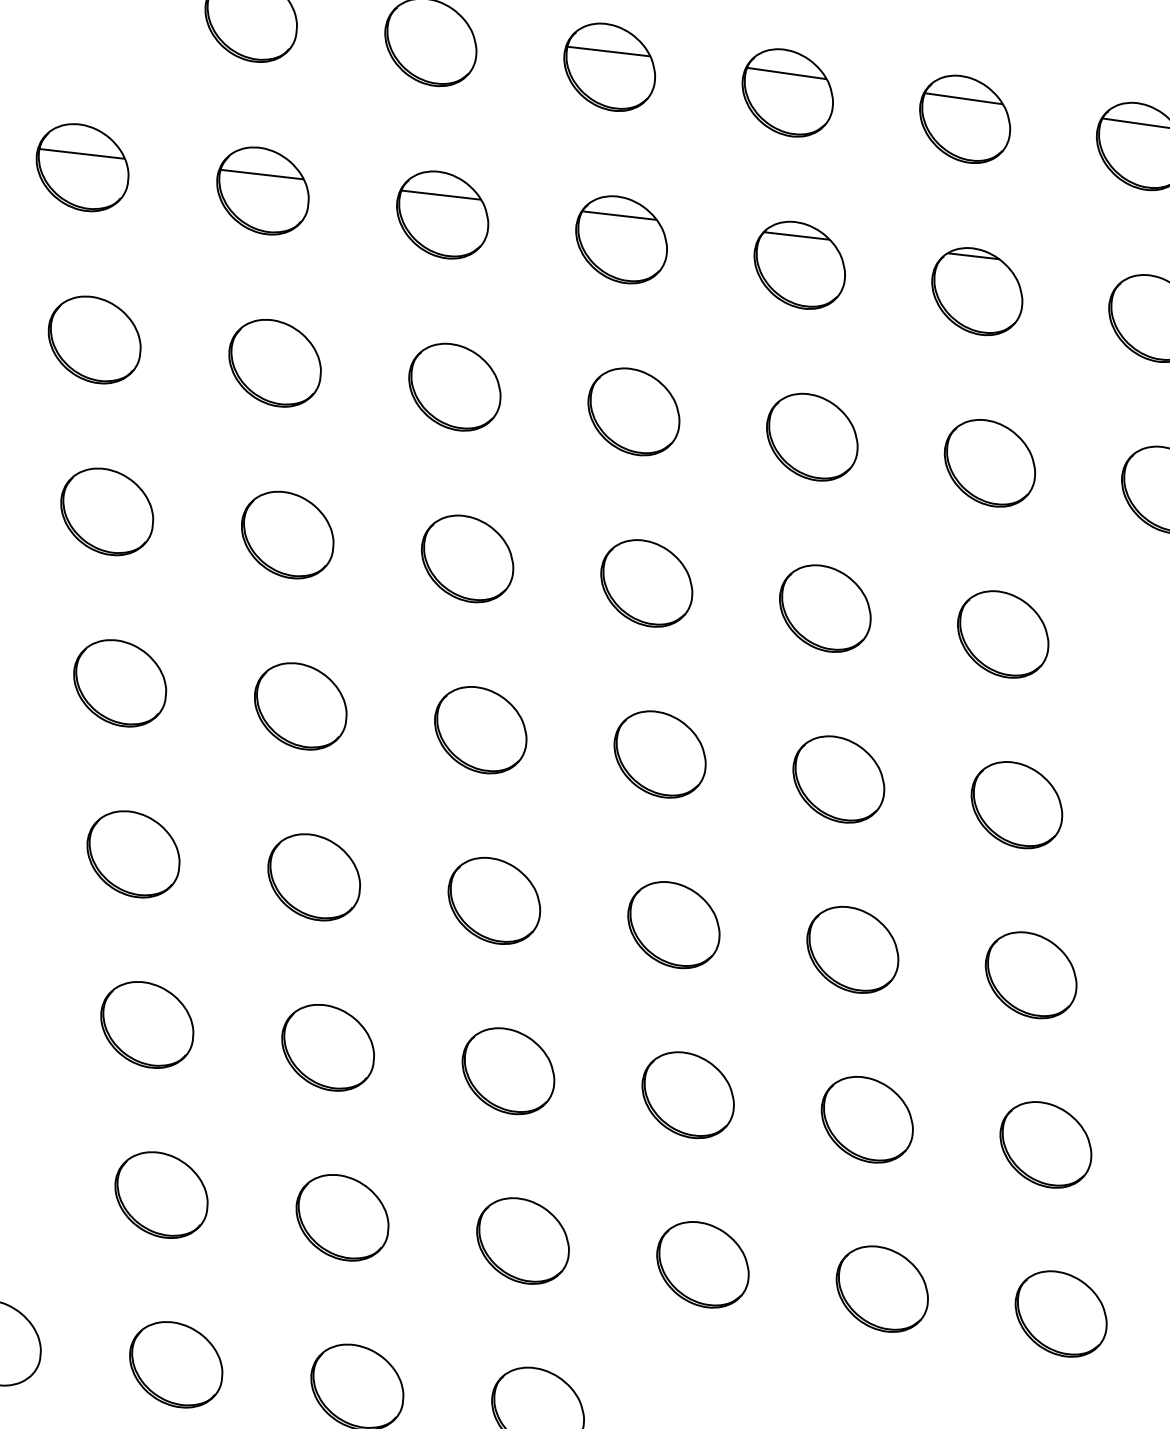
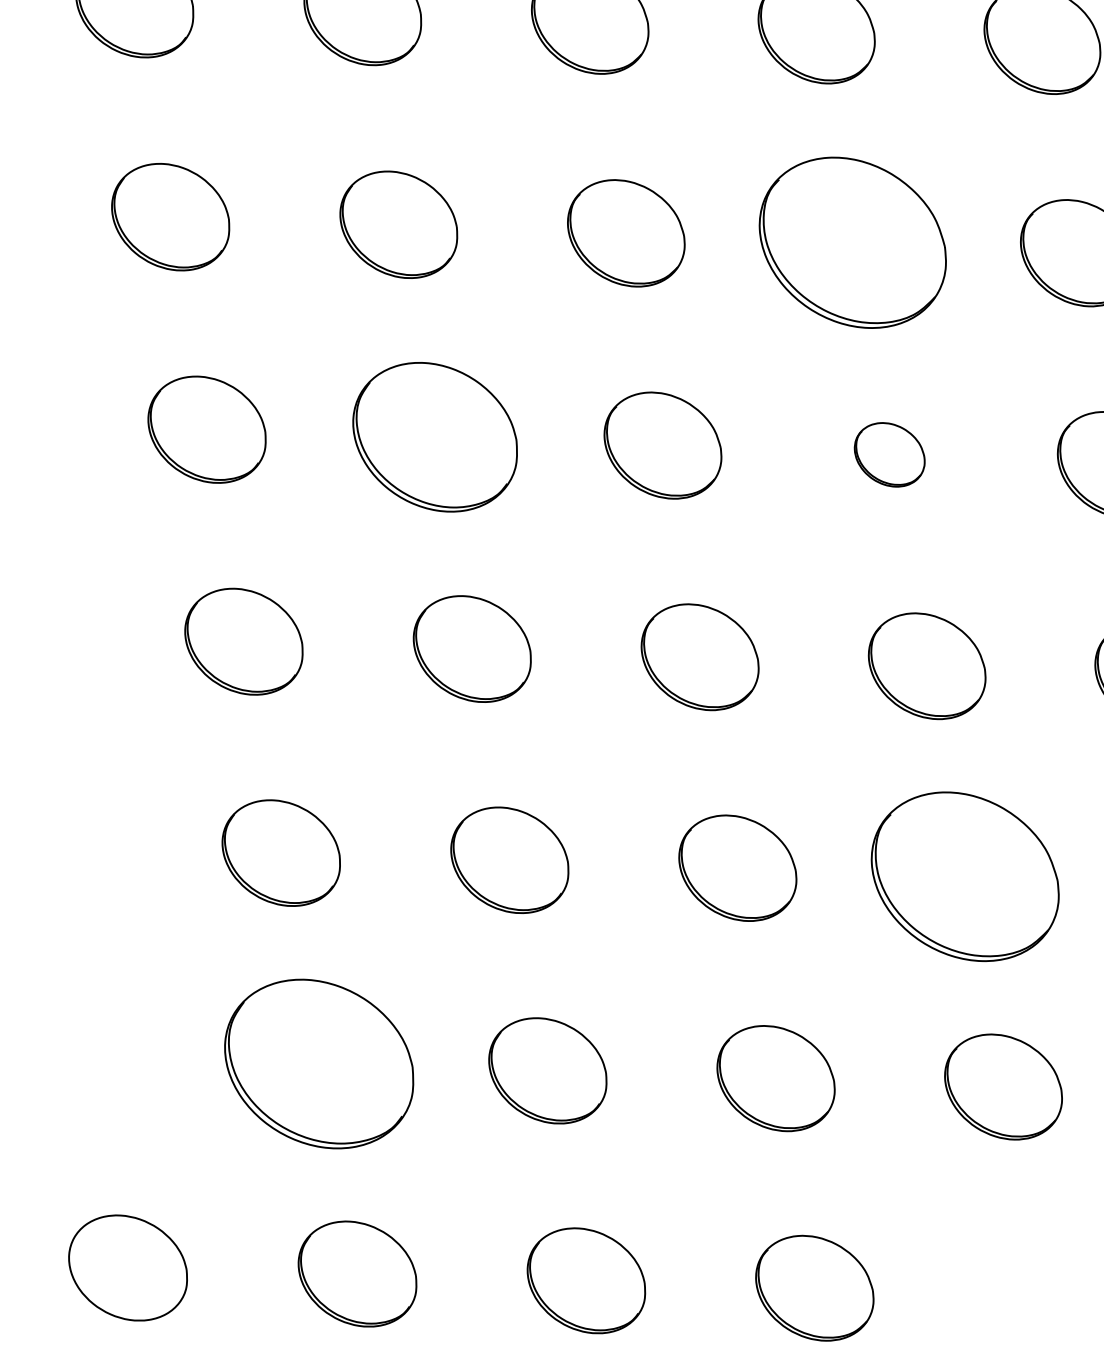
part: (646, 583) -> (852, 242), size x1.6
part: (300, 706) -> (435, 437), size x1.4
part: (659, 754) -> (889, 454), size x0.6
part: (687, 1095) -> (964, 877), size x1.6
part: (161, 1194) -> (319, 1063), size x1.6

